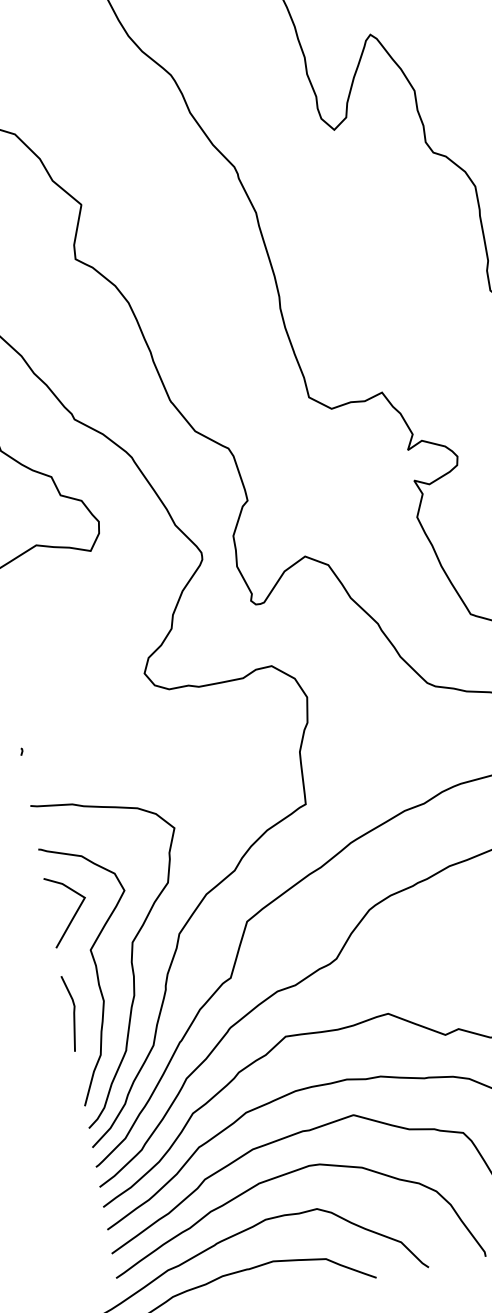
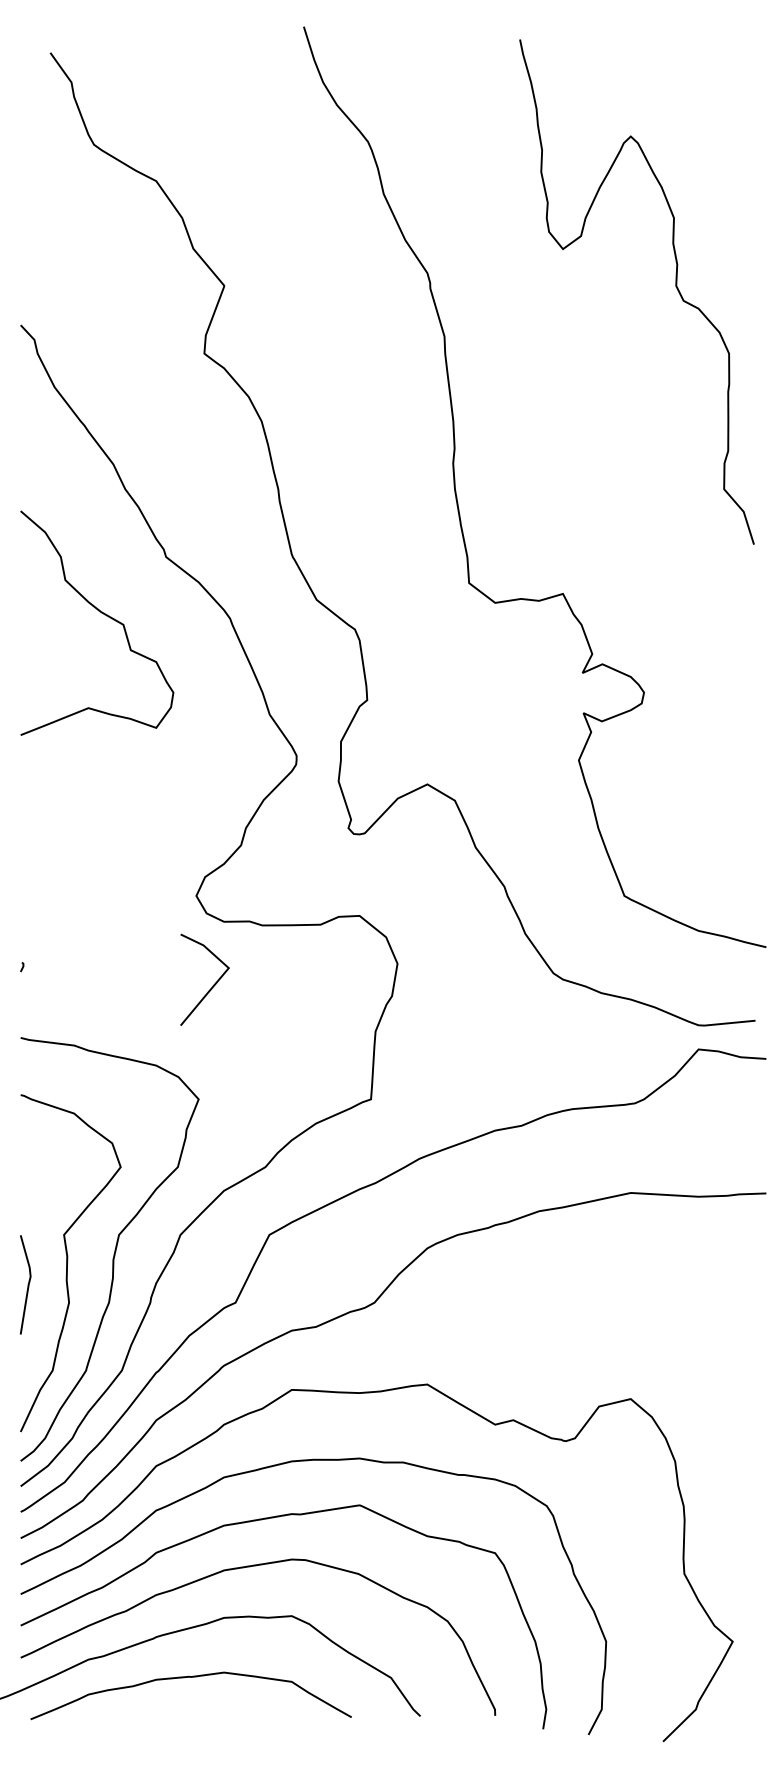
line: (74, 913) -> (212, 985), moved
line: (73, 1012) -> (27, 1284), moved

